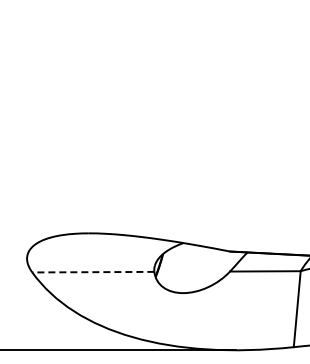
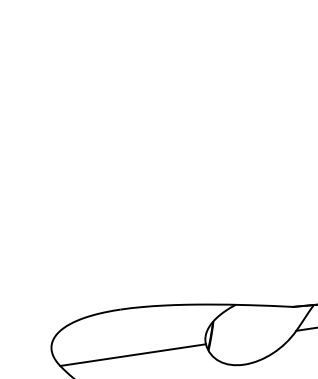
line: (92, 272) -> (132, 355), dashed -> solid

